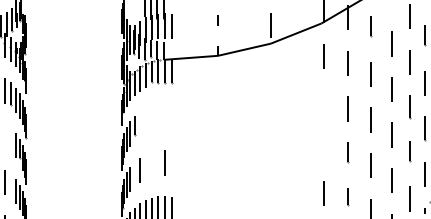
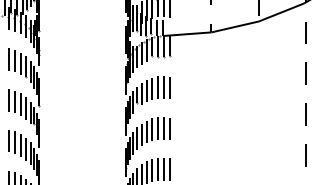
line: (323, 101) -> (305, 73), added
line: (164, 116) -> (163, 86), added
line: (158, 117) -> (158, 87), added
line: (171, 117) -> (169, 87), added
line: (151, 118) -> (151, 88), added
line: (145, 121) -> (146, 91), added
line: (139, 124) -> (141, 93), added
line: (5, 136) -> (21, 104), added
line: (11, 140) -> (26, 108), added
line: (323, 147) -> (305, 114), added
line: (158, 162) -> (158, 127), added
line: (171, 163) -> (169, 128), added
line: (151, 164) -> (151, 129), added
line: (145, 166) -> (146, 131), added
line: (134, 174) -> (136, 138), added
line: (11, 186) -> (26, 149), added

